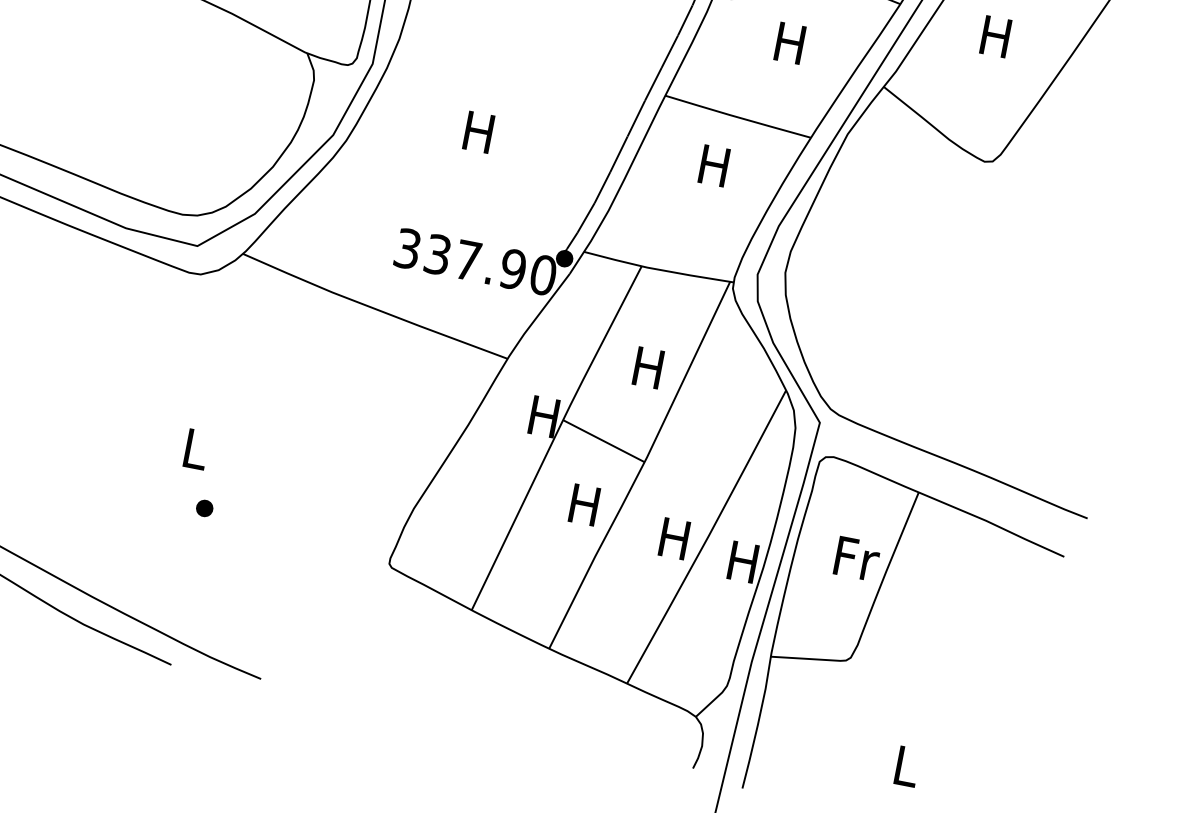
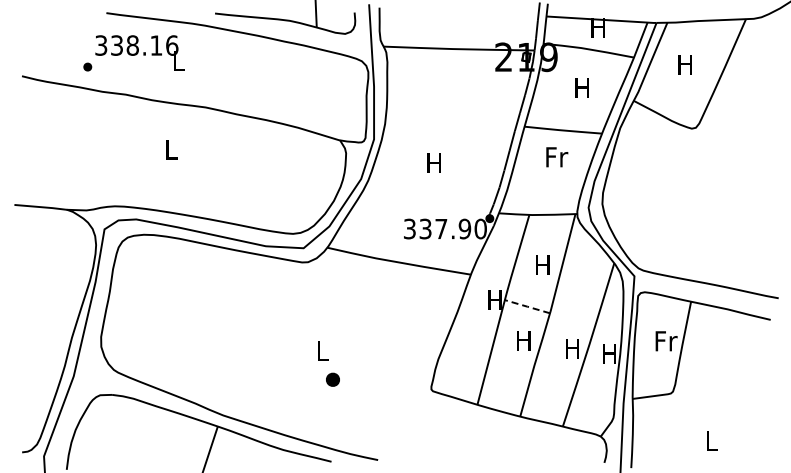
text: (716, 166) -> (557, 157), H -> Fr
line: (604, 440) -> (527, 306), solid -> dashed
part: (203, 507) -> (332, 379), size x1.6

